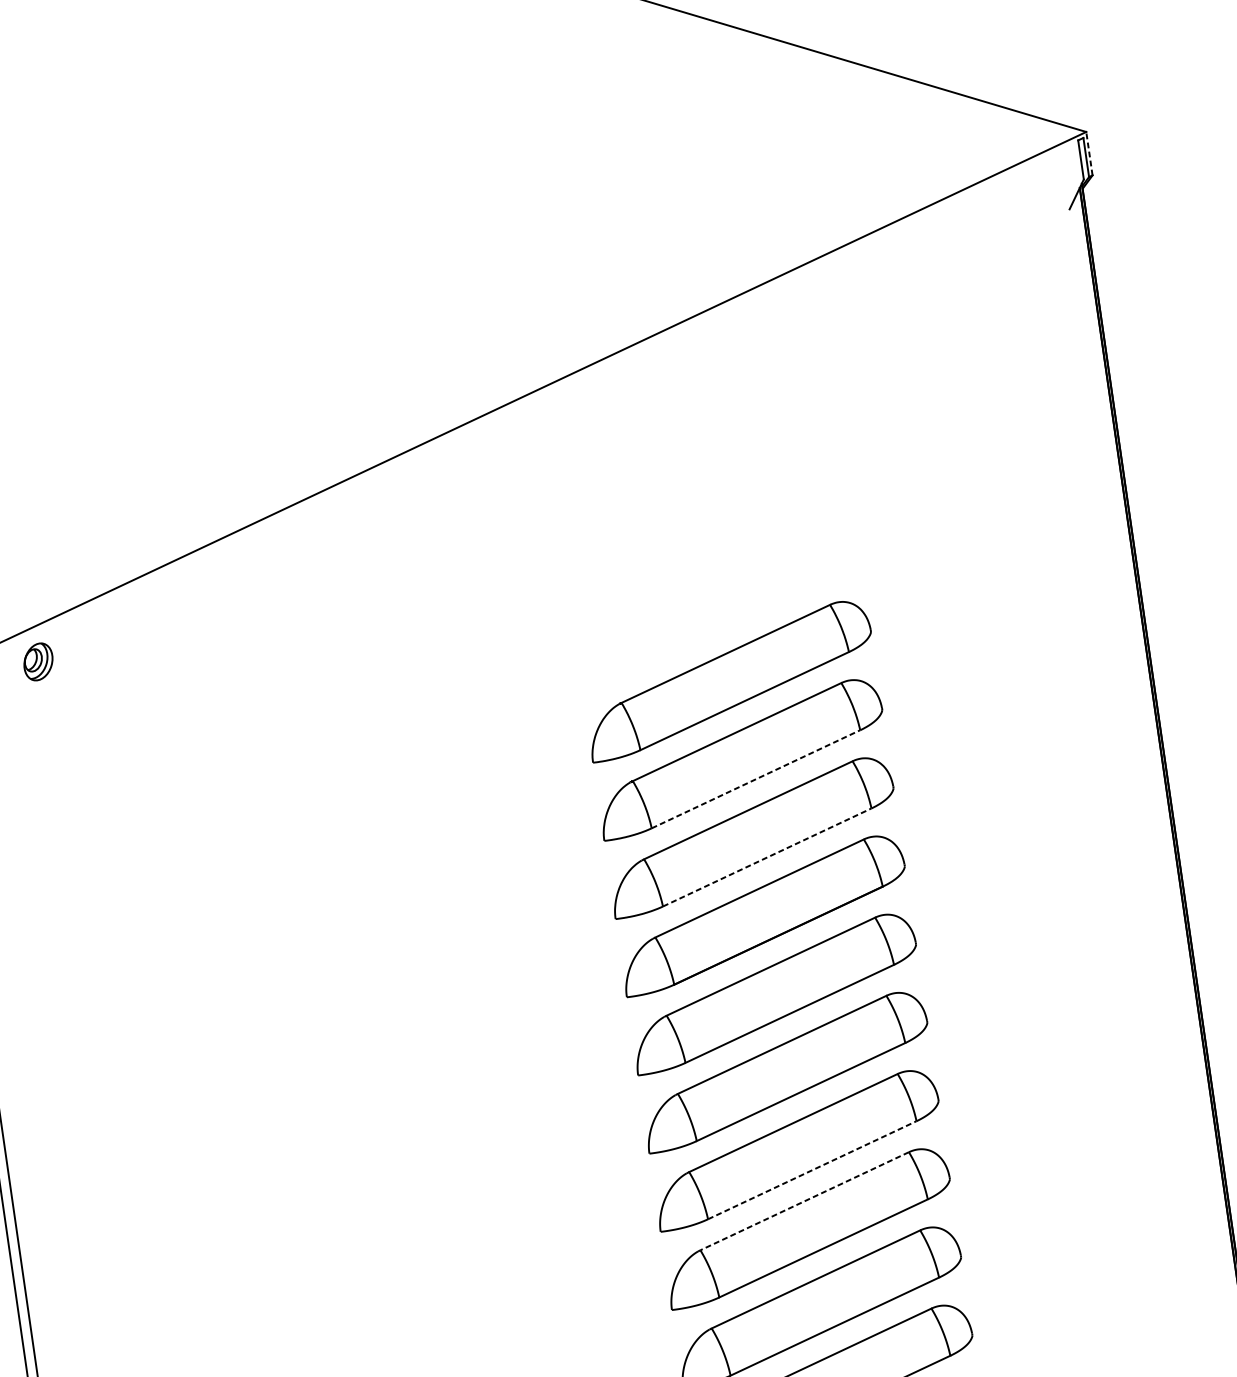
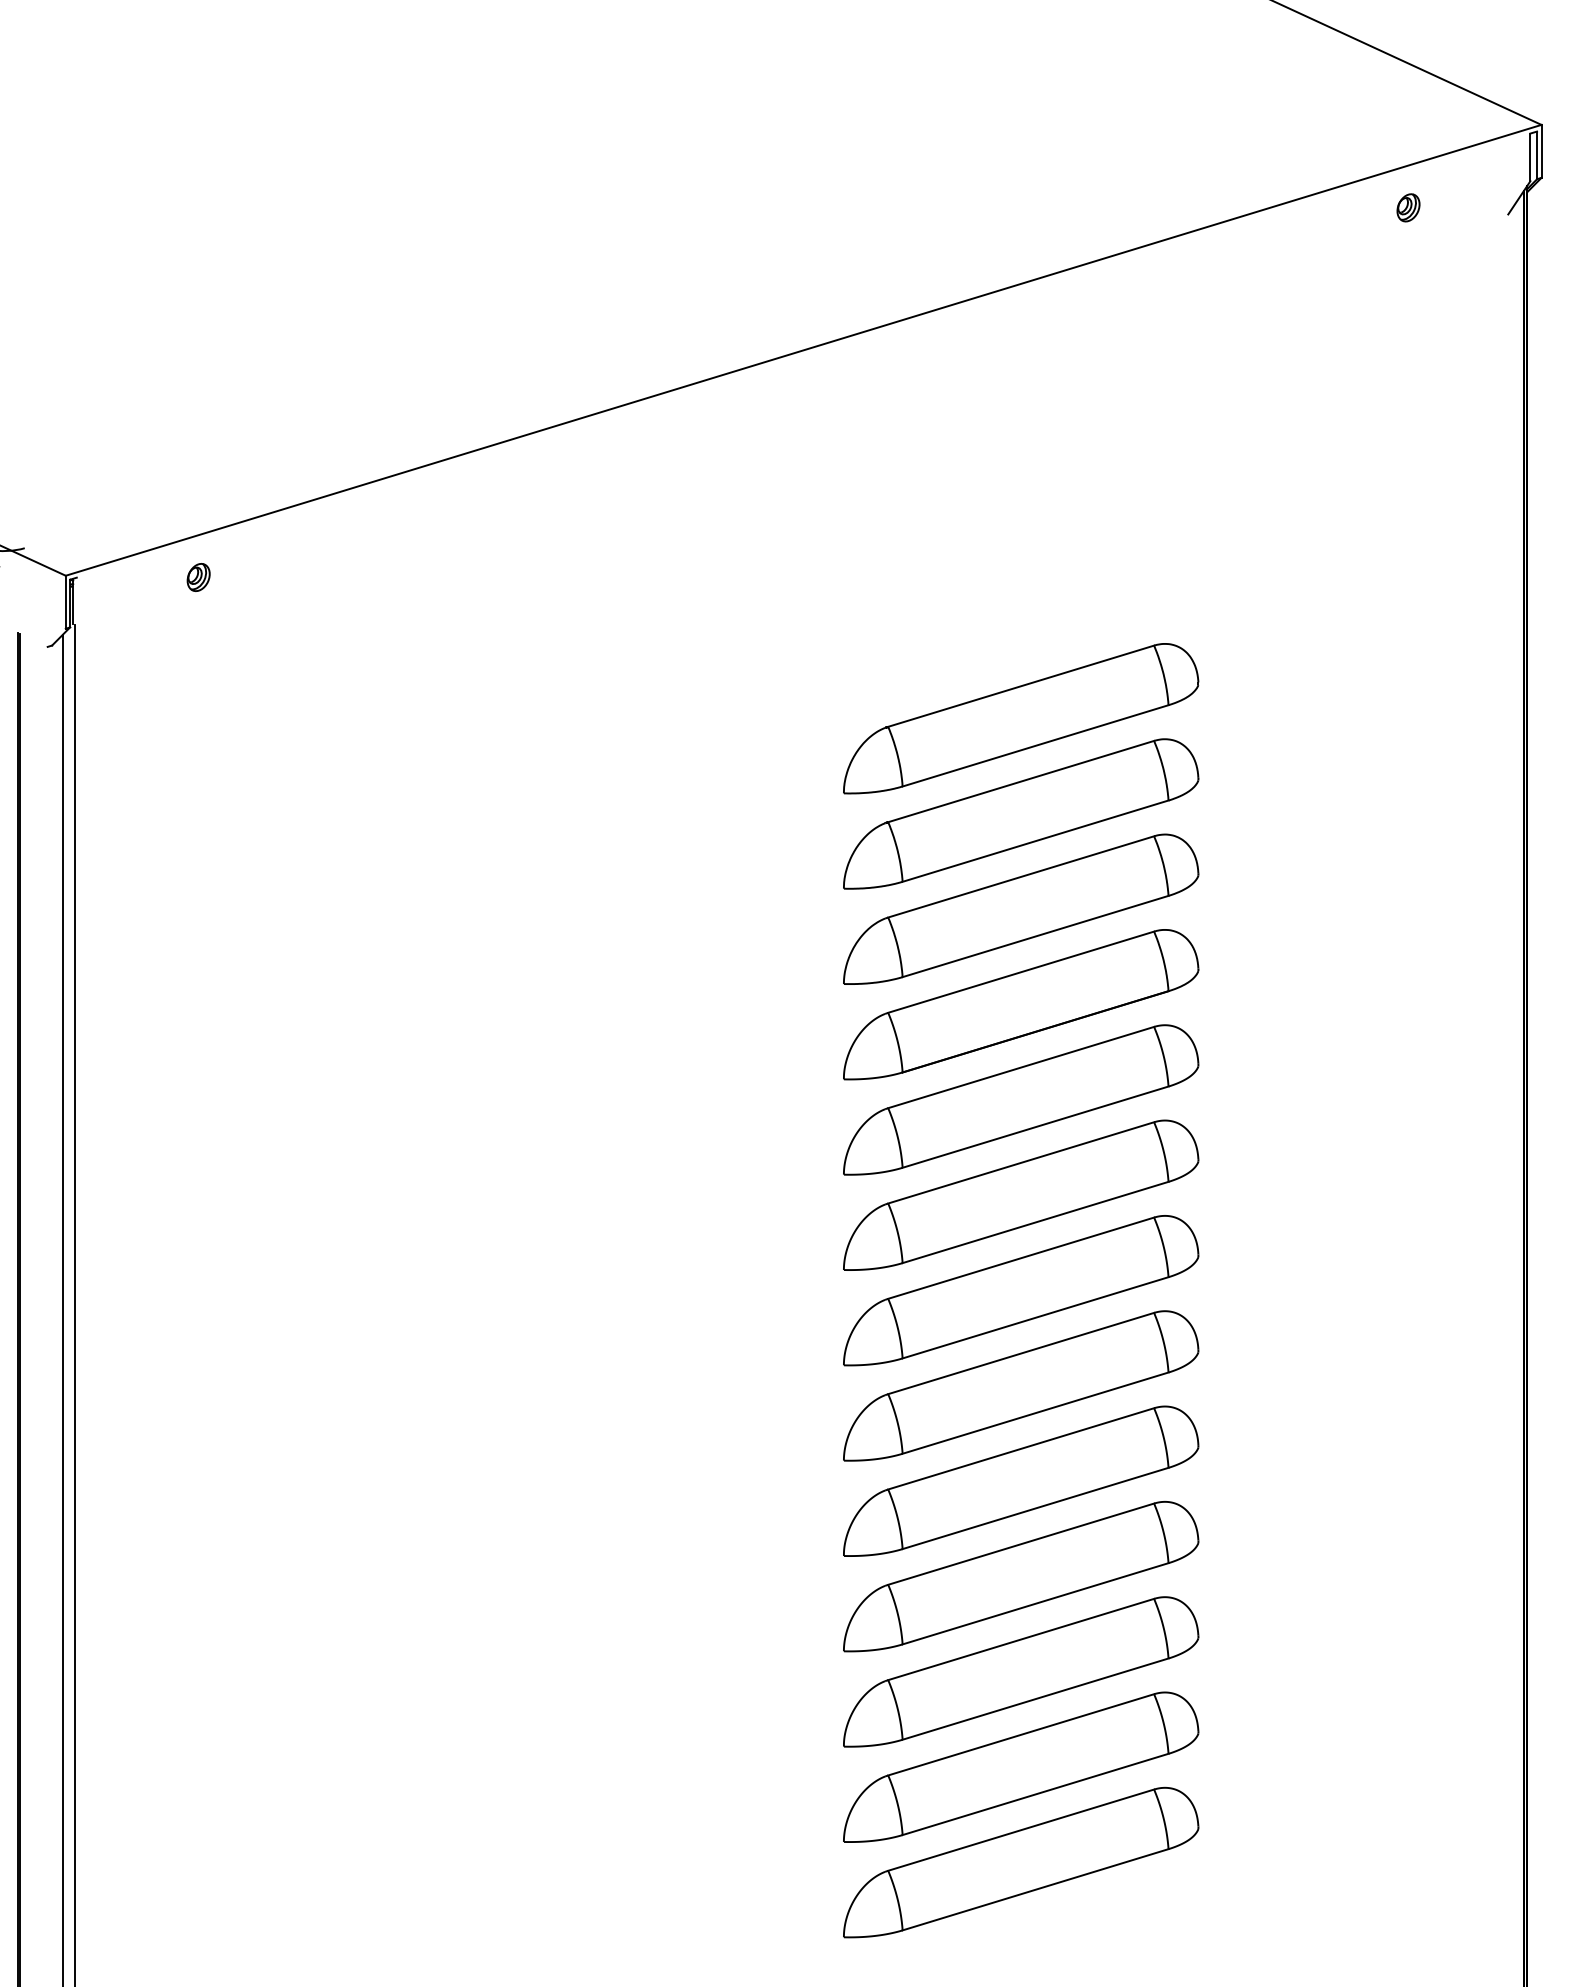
line: (1089, 152) -> (1541, 150), dashed -> solid
part: (986, 215) -> (1408, 207), added
part: (38, 661) -> (198, 577), size x0.62
line: (755, 779) -> (1035, 841), dashed -> solid
line: (767, 857) -> (1035, 936), dashed -> solid
line: (813, 1169) -> (1036, 1317), dashed -> solid
line: (804, 1201) -> (1020, 1353), dashed -> solid

